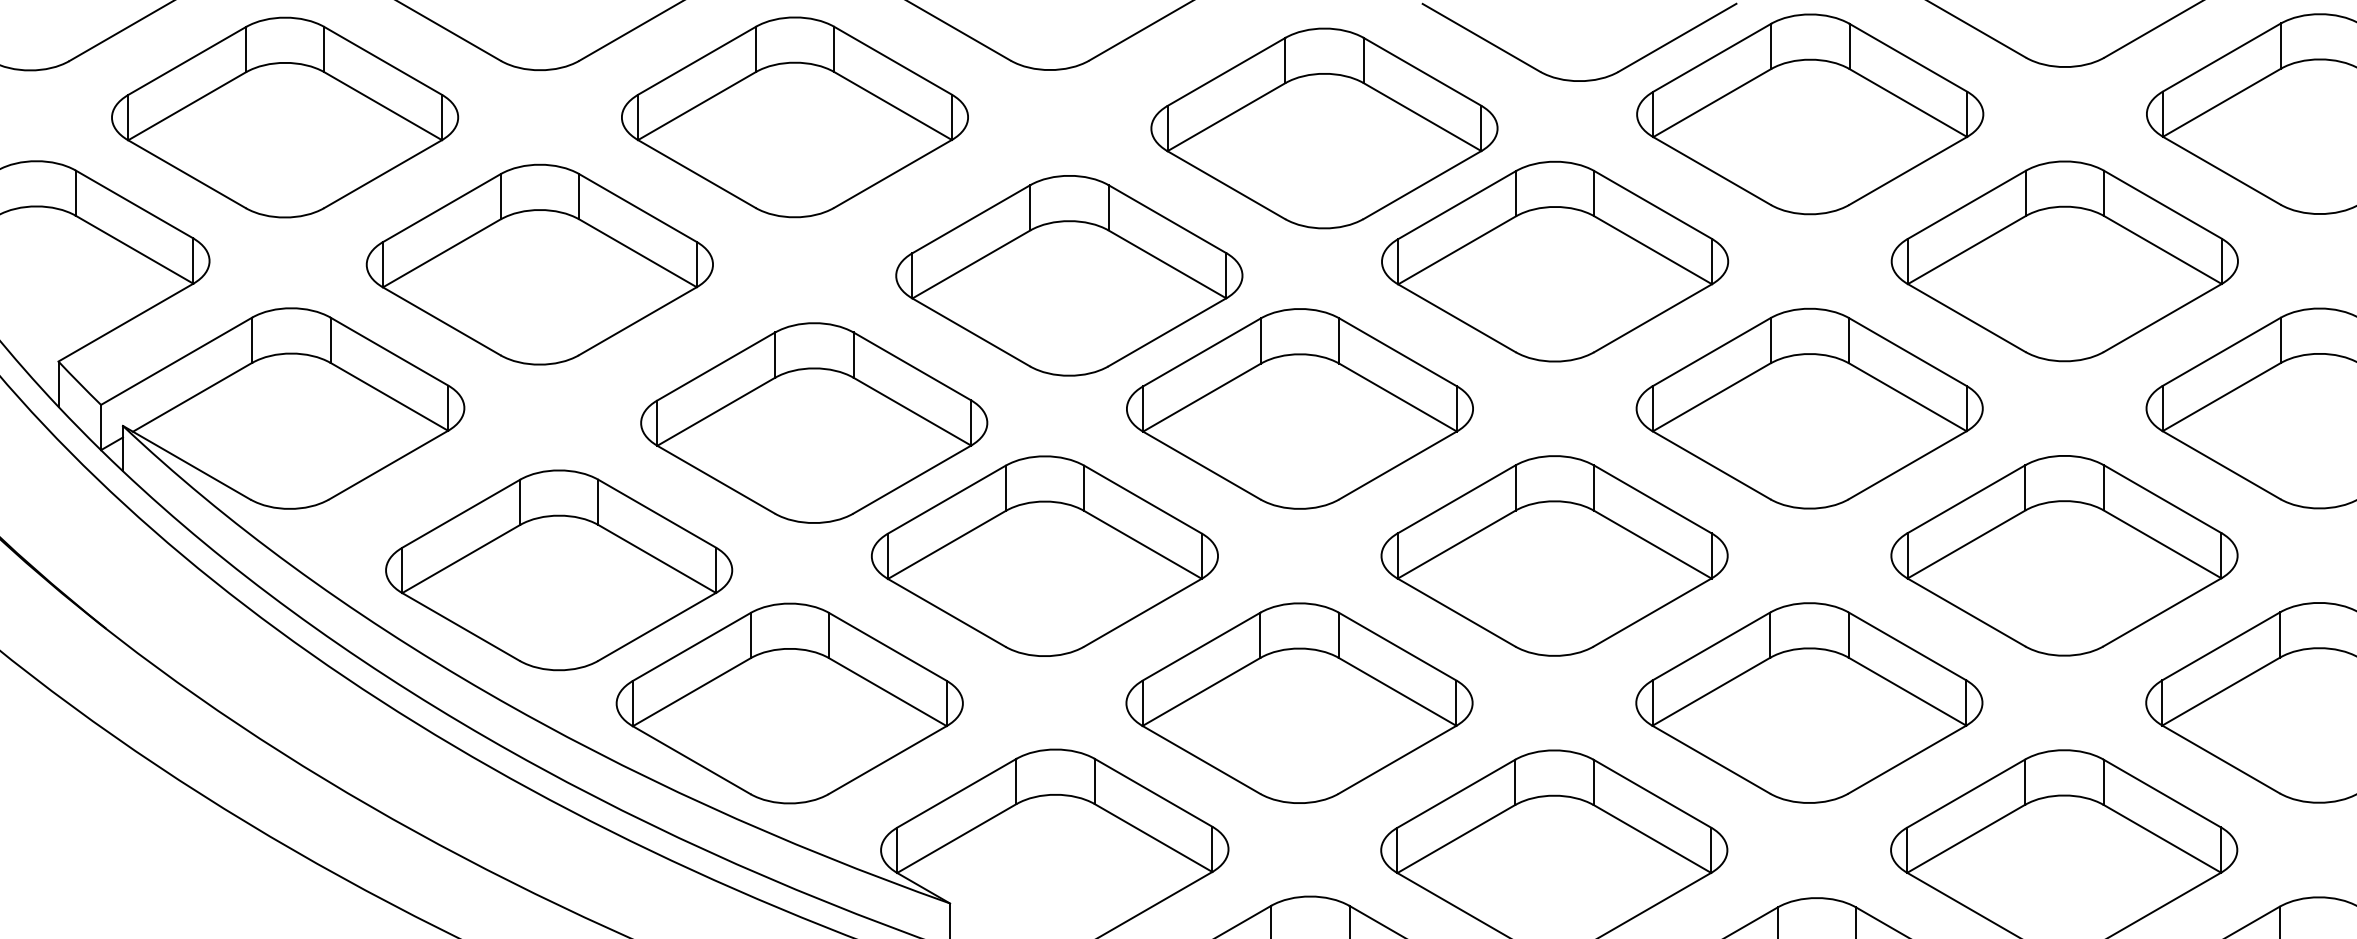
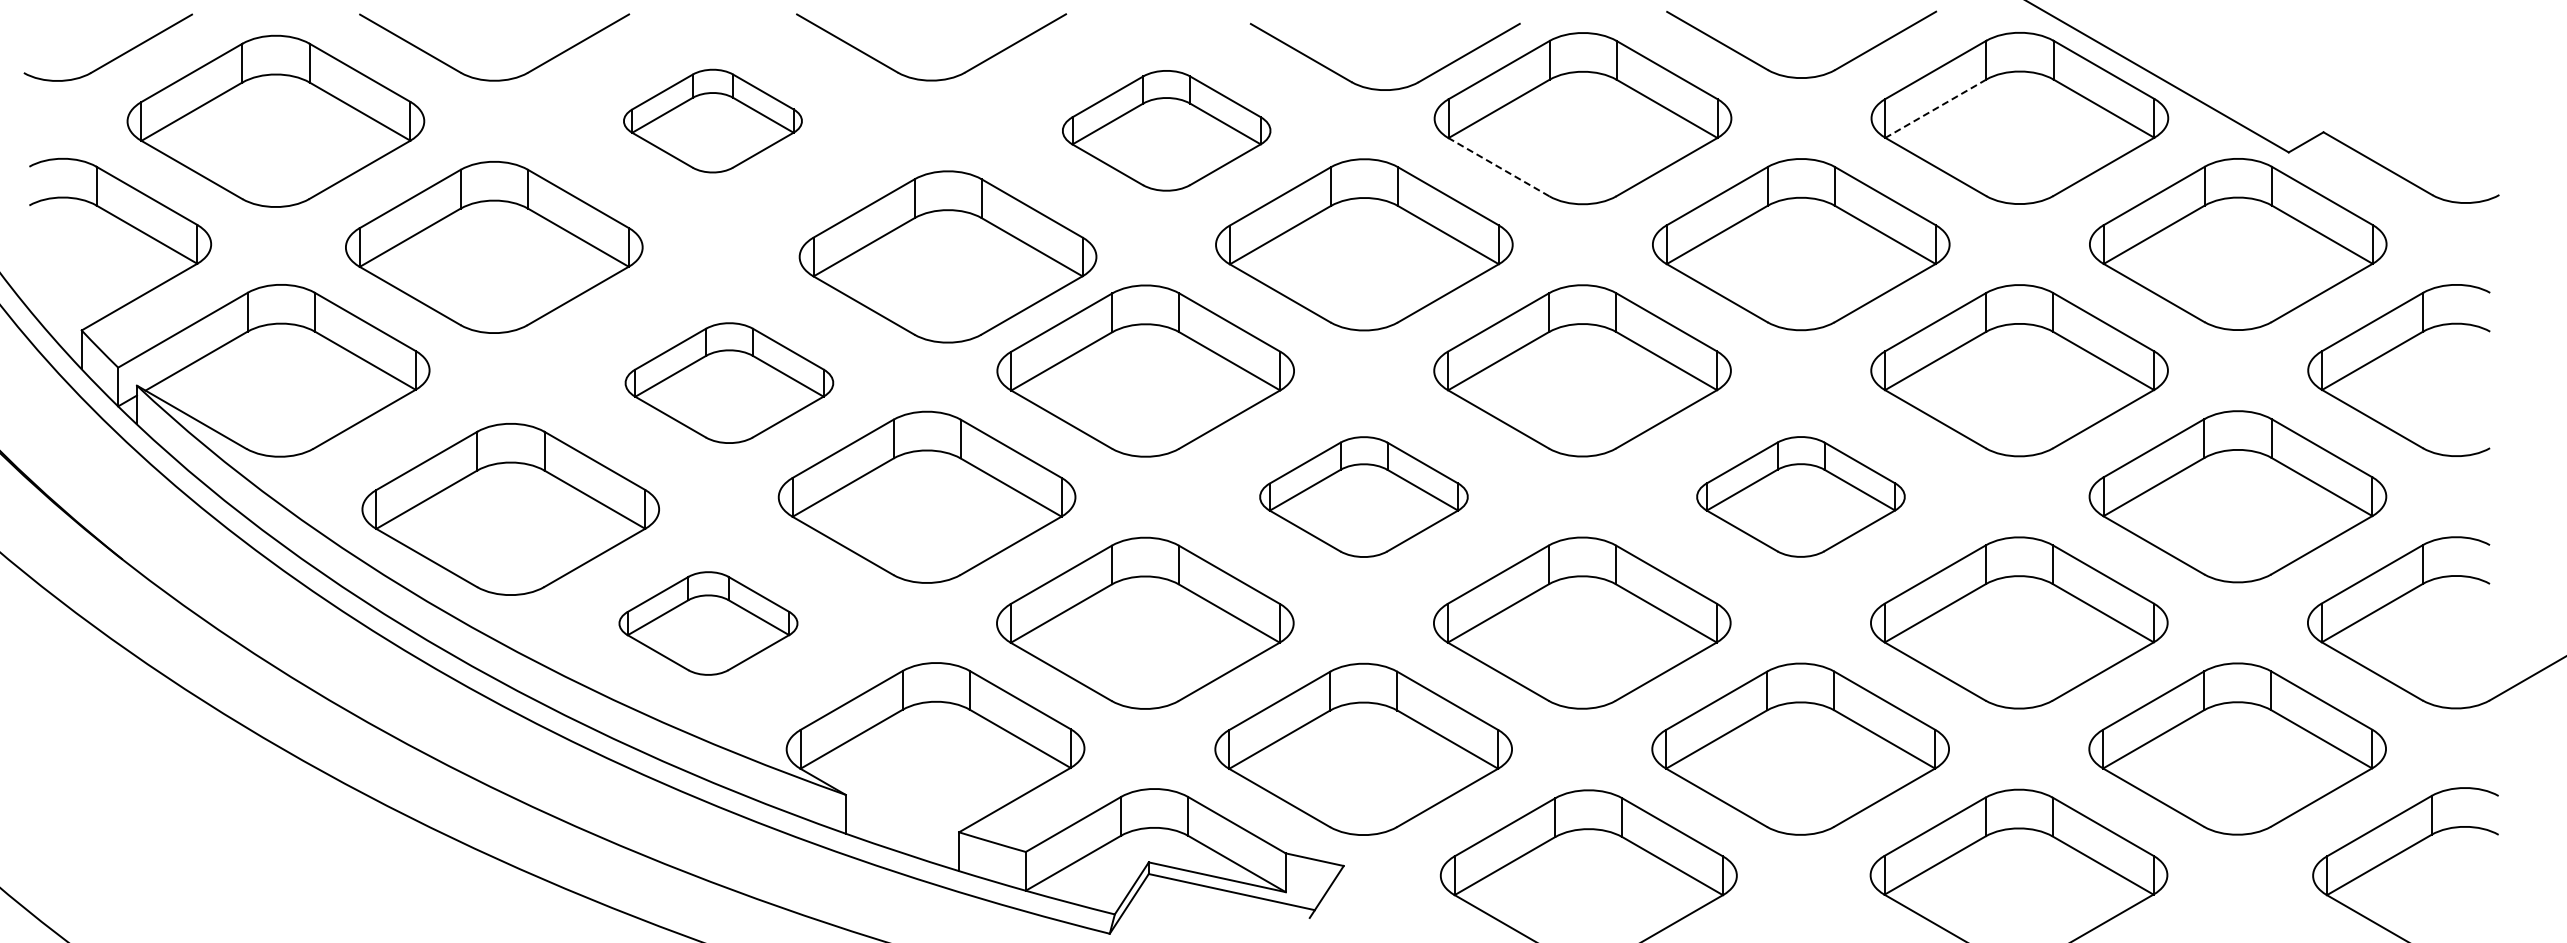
line: (2221, 102) -> (1935, 108), solid -> dashed
part: (794, 116) -> (712, 120), size x0.6
part: (1324, 128) -> (1166, 130), size x0.7
line: (1711, 170) -> (1498, 166), solid -> dashed
part: (814, 422) -> (729, 382), size x0.7
part: (1554, 555) -> (1363, 496), size x0.7
part: (2063, 555) -> (1800, 496), size x0.7
part: (789, 703) -> (708, 623), size x0.6

